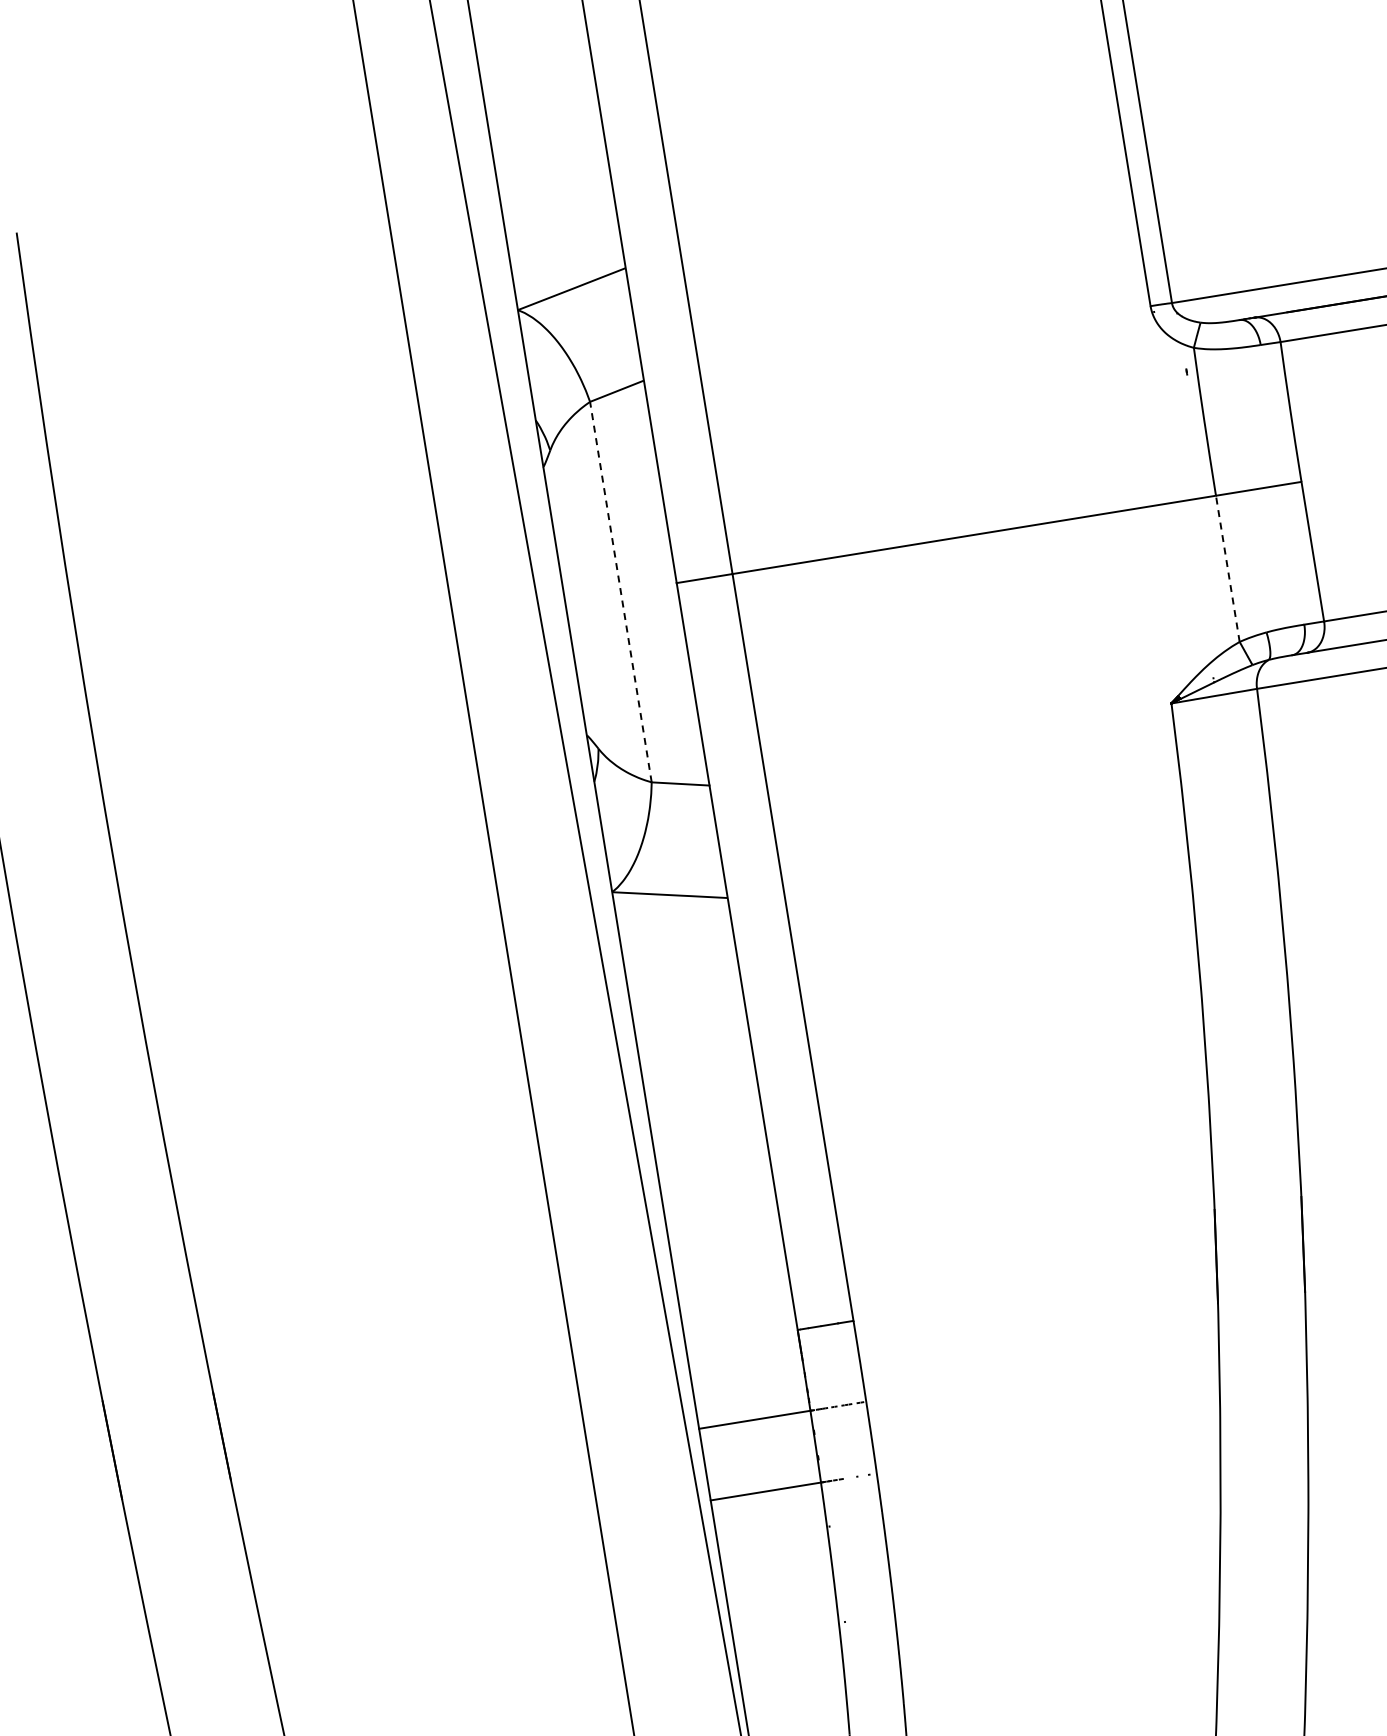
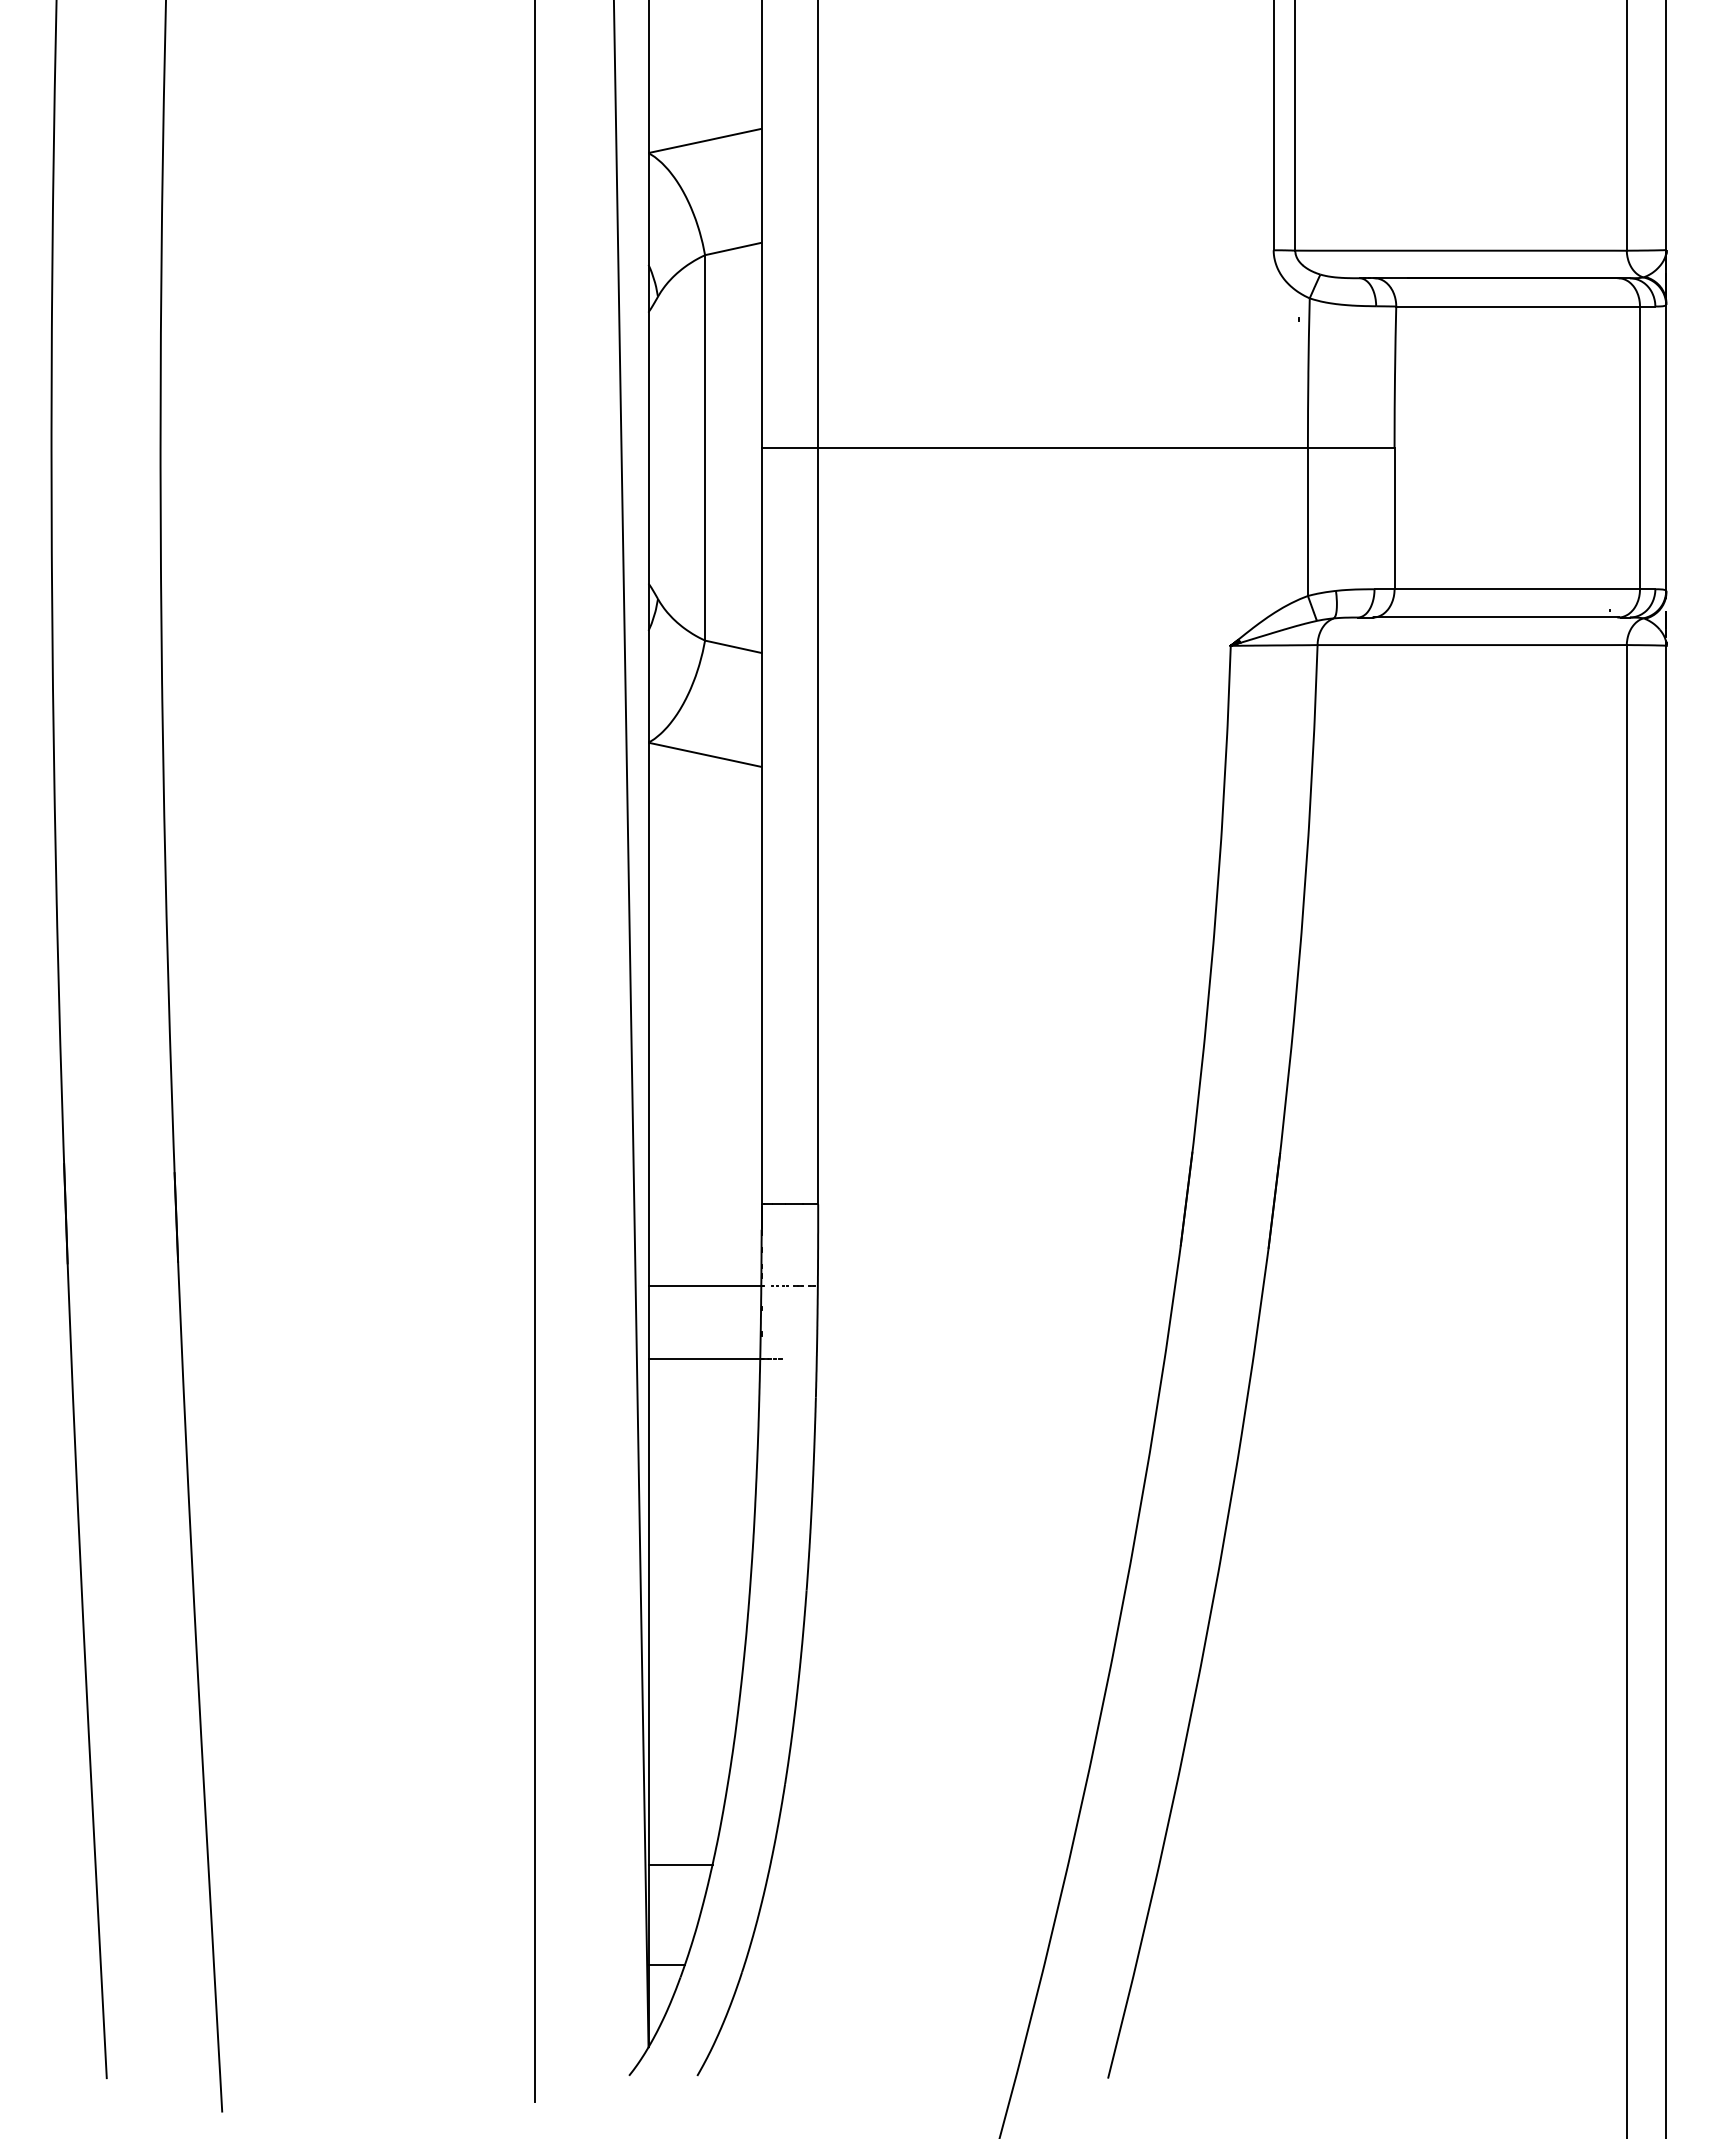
line: (1227, 568) -> (1307, 521), dashed -> solid
line: (621, 591) -> (705, 447), dashed -> solid

